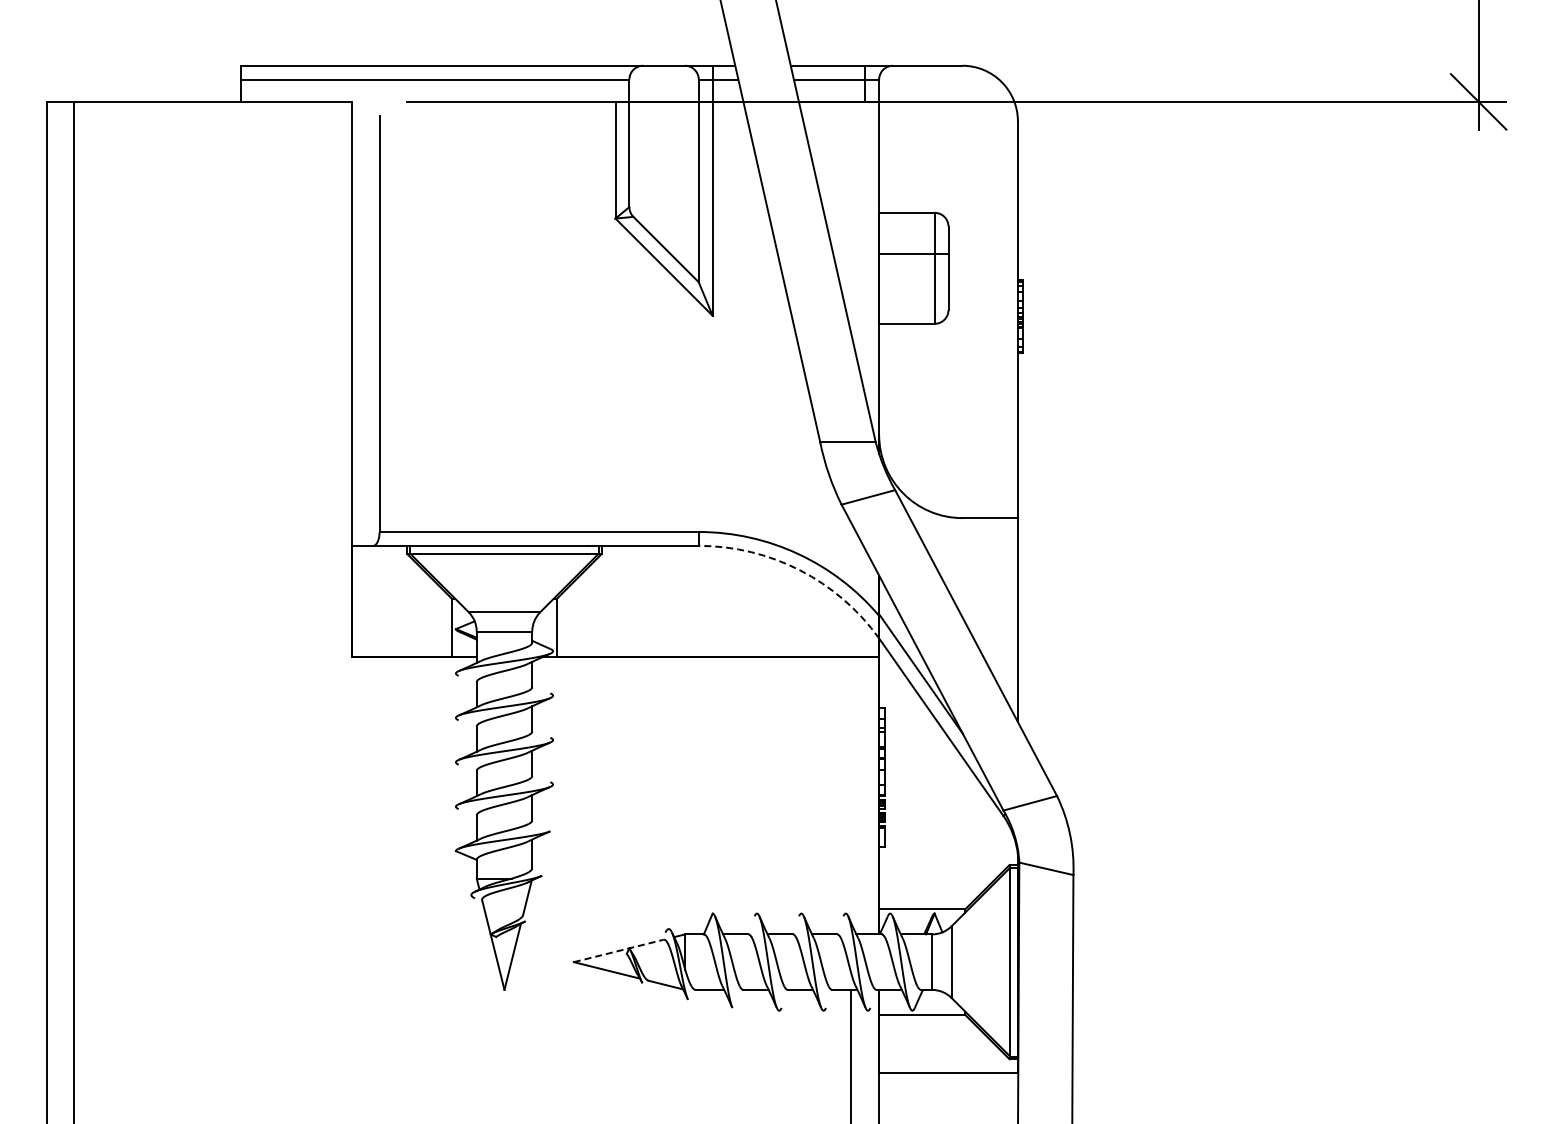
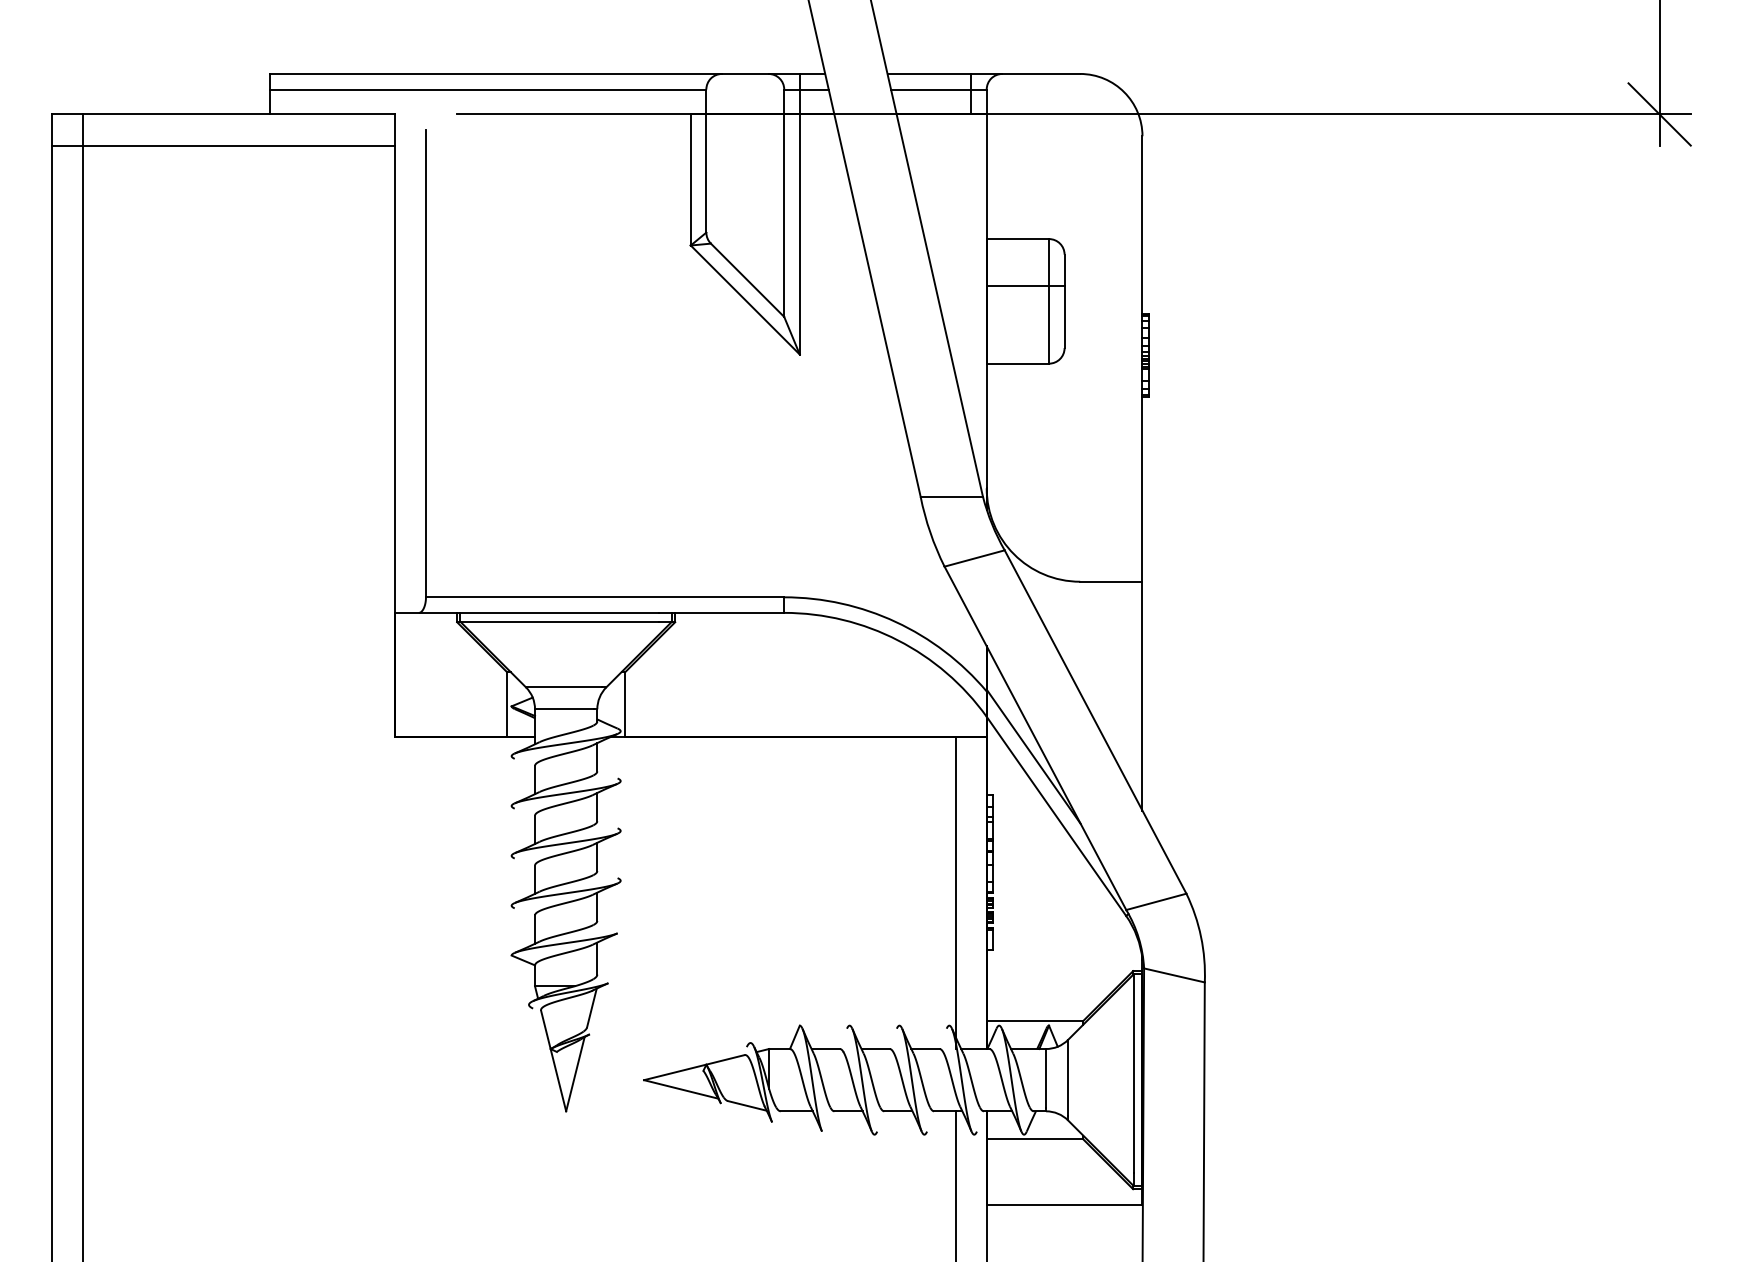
line: (198, 129) -> (222, 145), added
arc: (800, 570) -> (898, 640), dashed -> solid
line: (851, 795) -> (955, 893), added
line: (619, 950) -> (695, 1067), dashed -> solid

